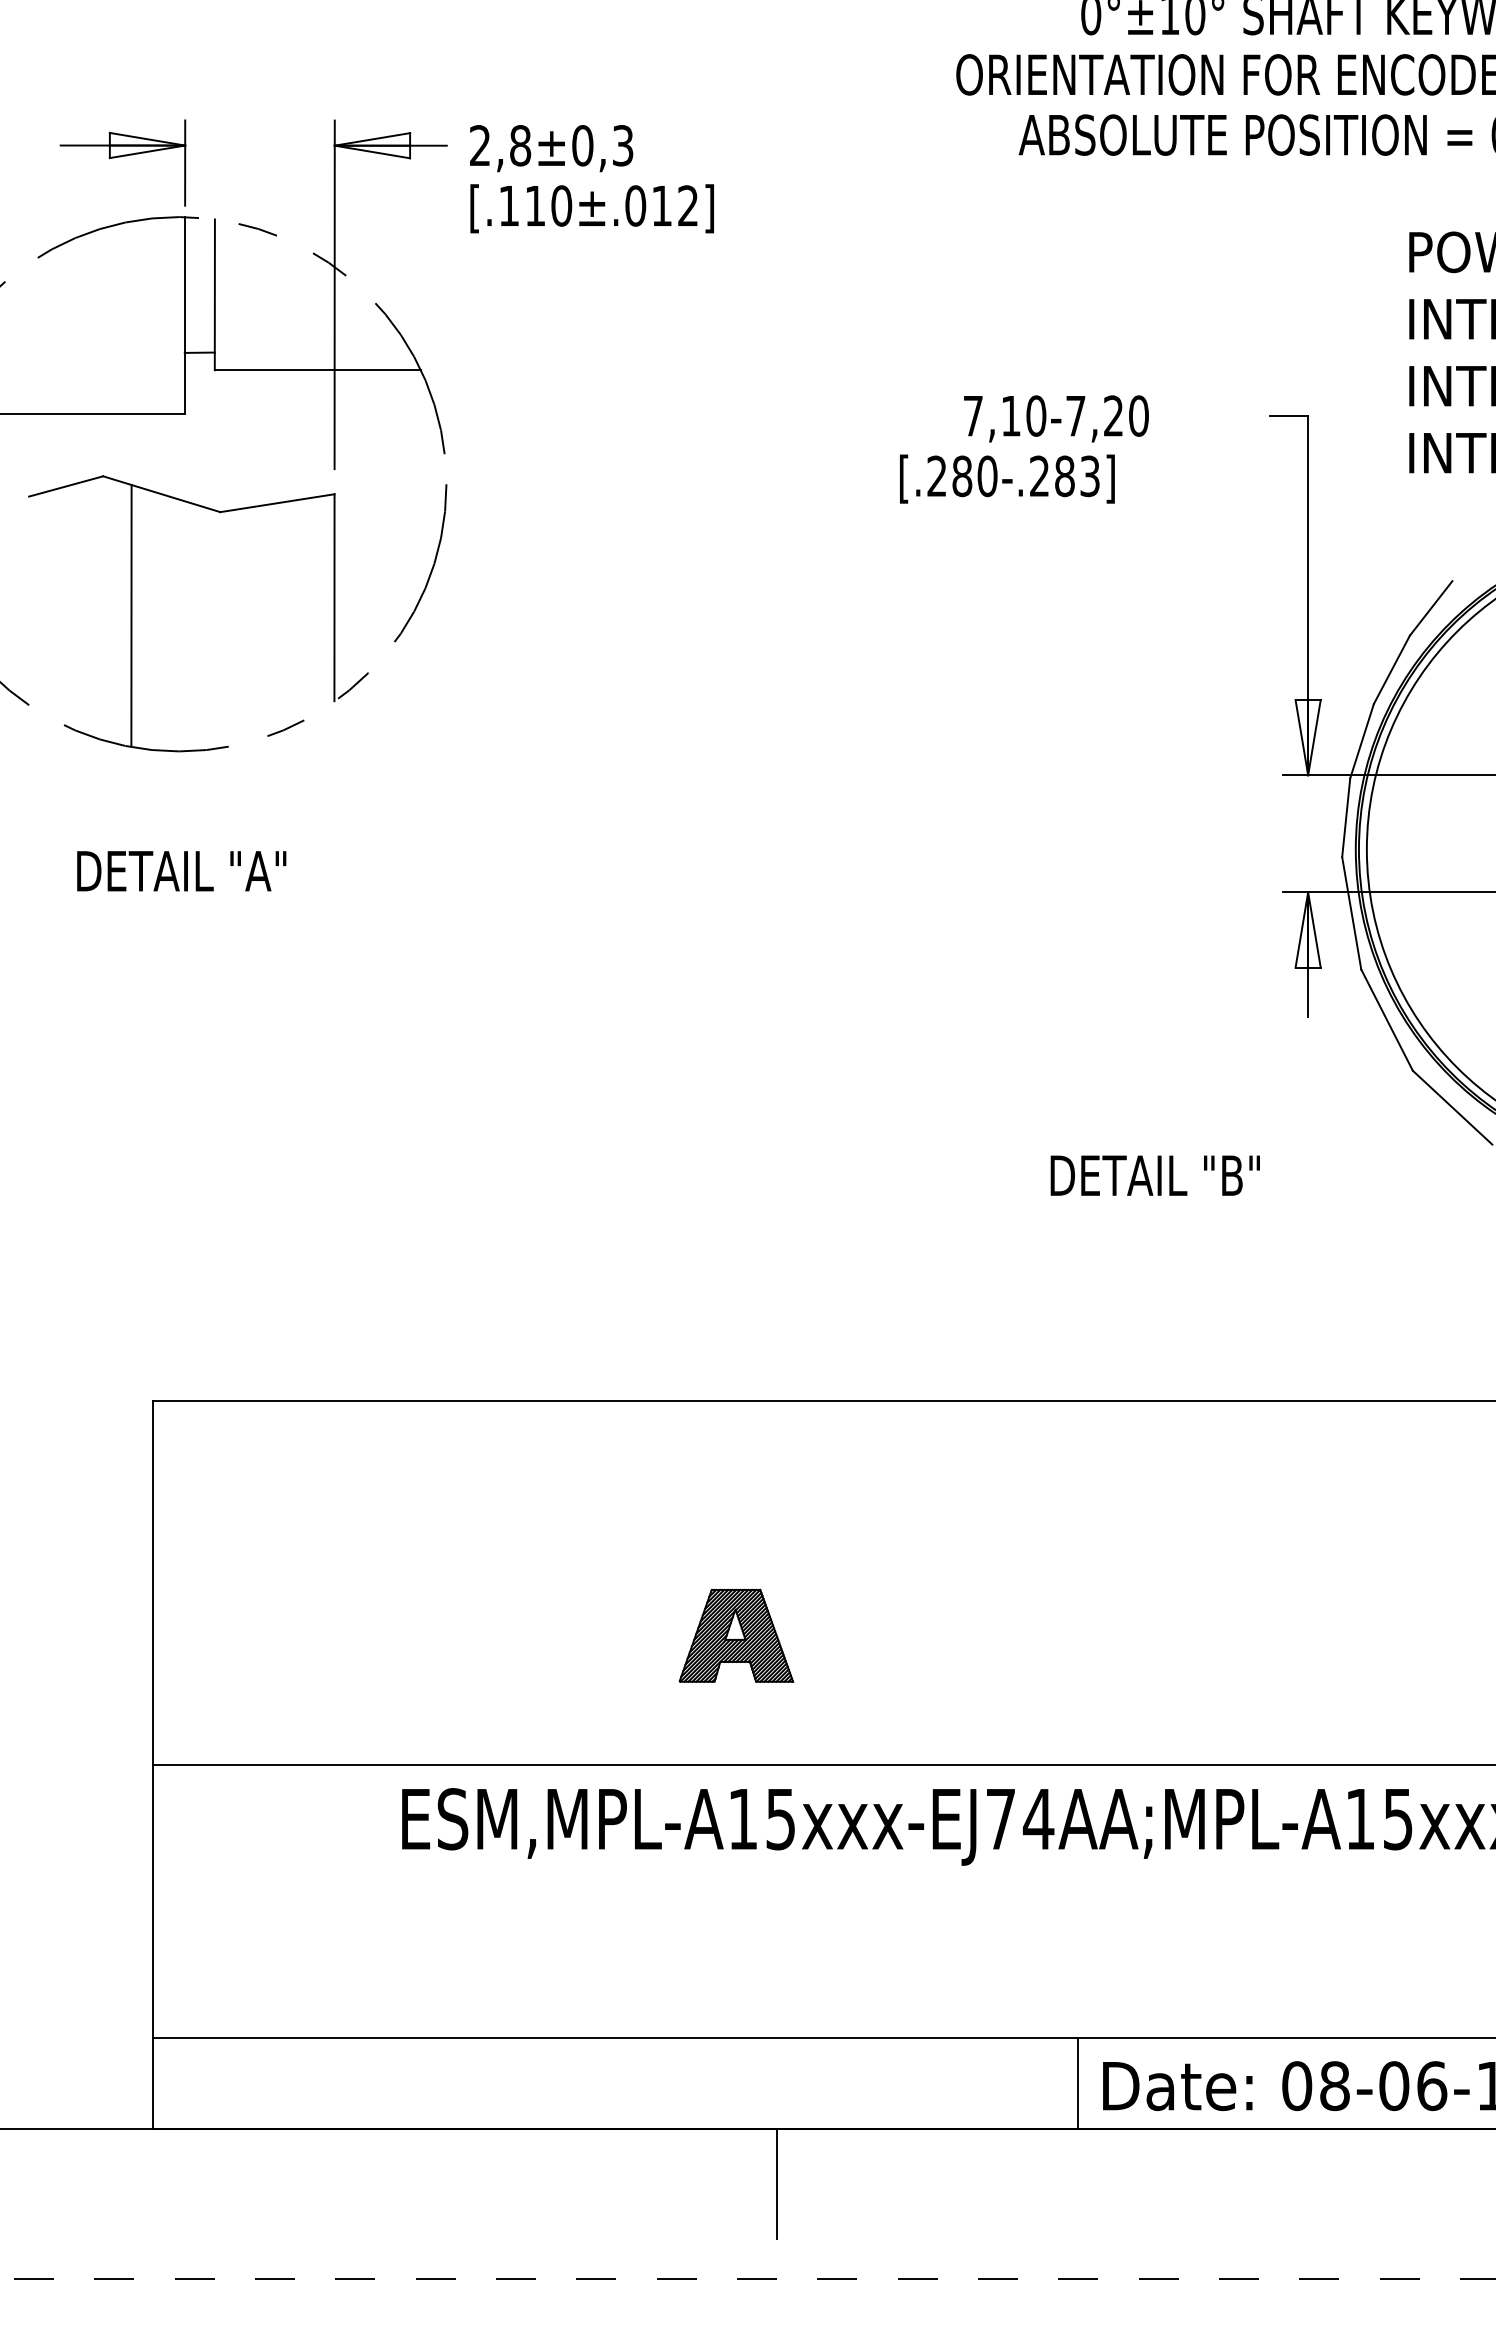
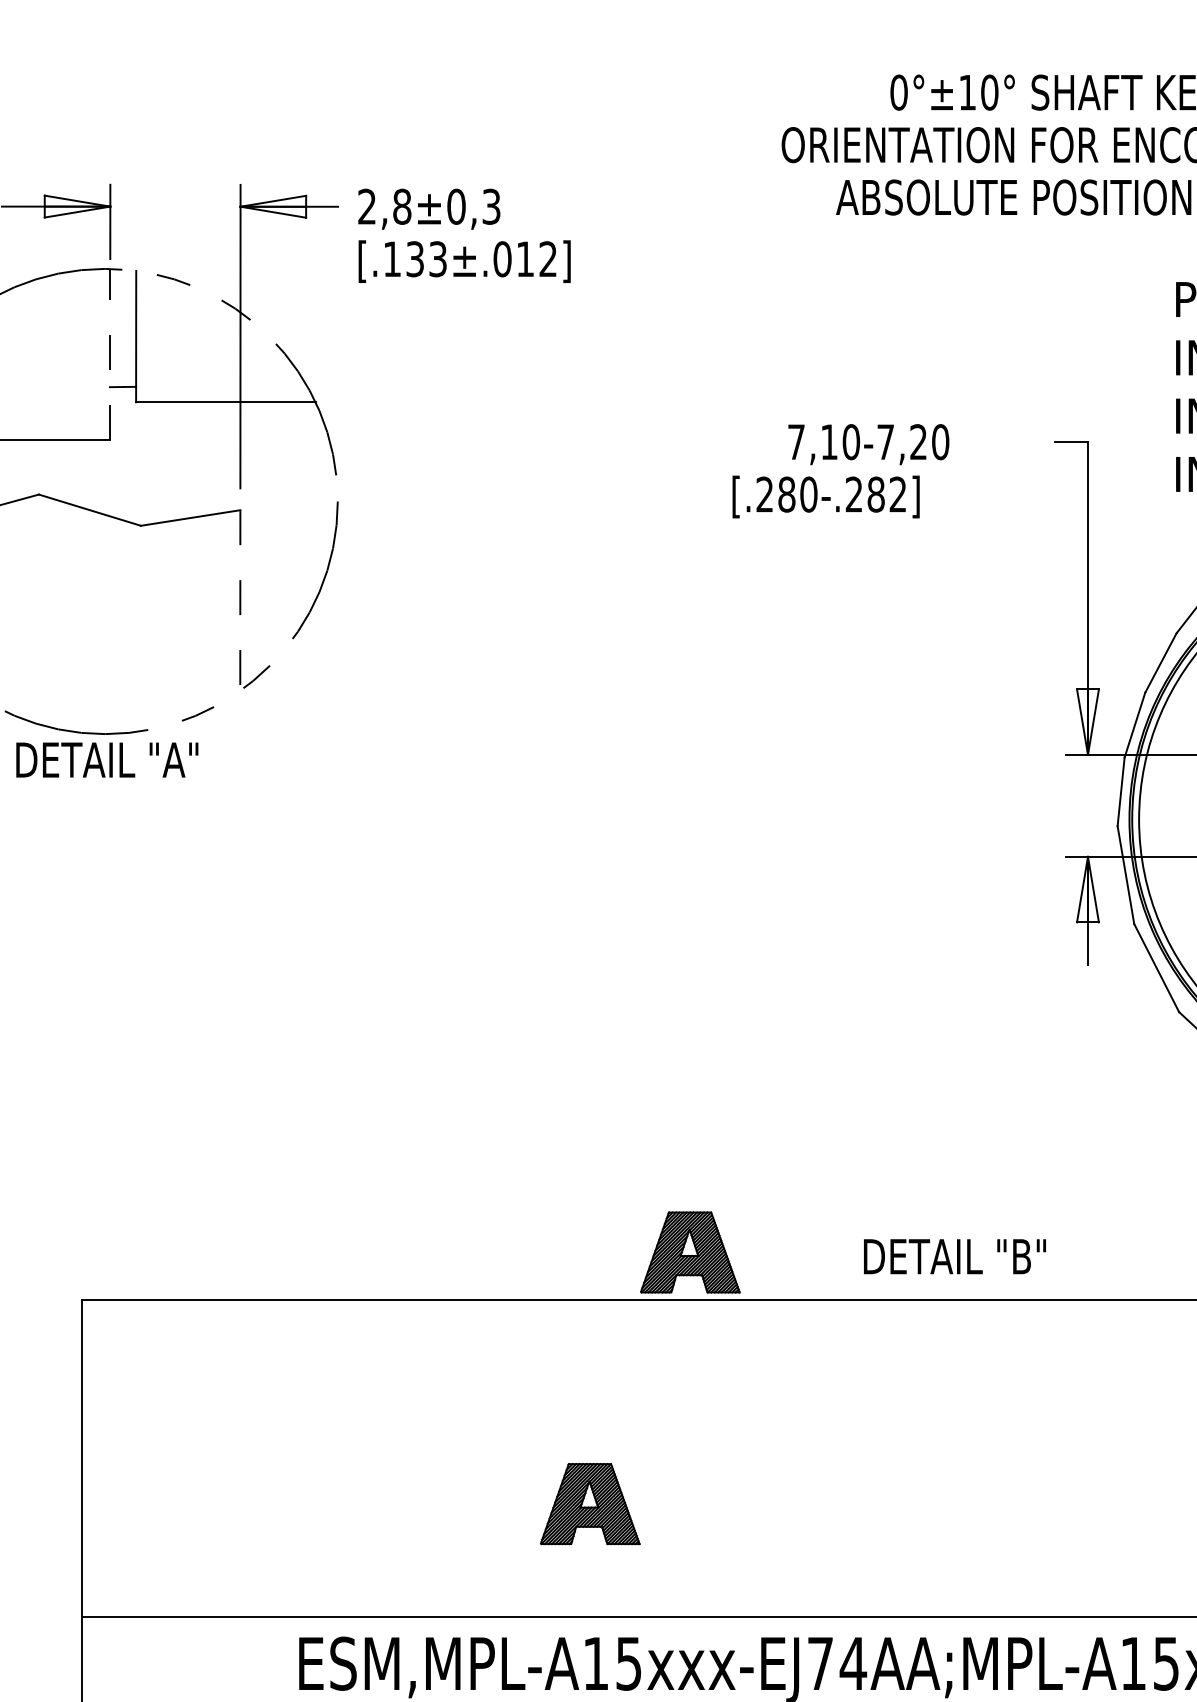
text: (548, 205) -> (426, 258), [.110±.012] -> [.133±.012]
line: (185, 314) -> (110, 353), solid -> dashed
text: (1089, 476) -> (897, 494), [.280-.283] -> [.280-.282]
line: (334, 598) -> (240, 600), solid -> dashed
line: (131, 615) -> (63, 615), removed
text: (181, 871) -> (107, 760), moved
text: (1154, 1175) -> (954, 1256), moved
part: (851, 1346) -> (690, 1252), added

